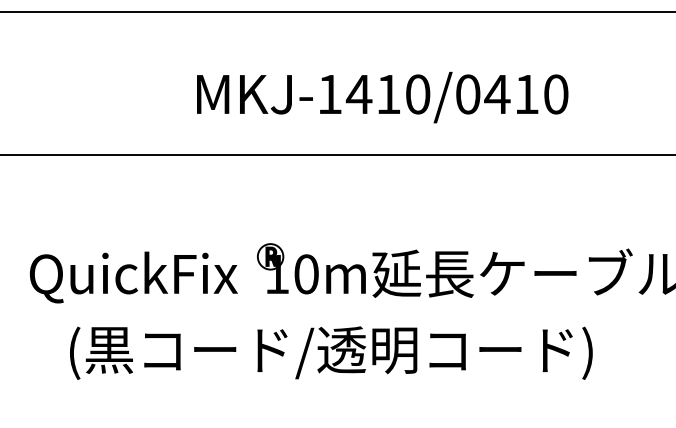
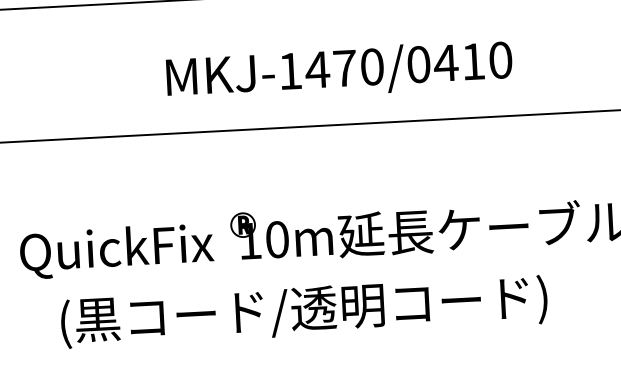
text: (388, 94) -> (344, 68), MKJ-1410/0410 -> MKJ-1470/0410

